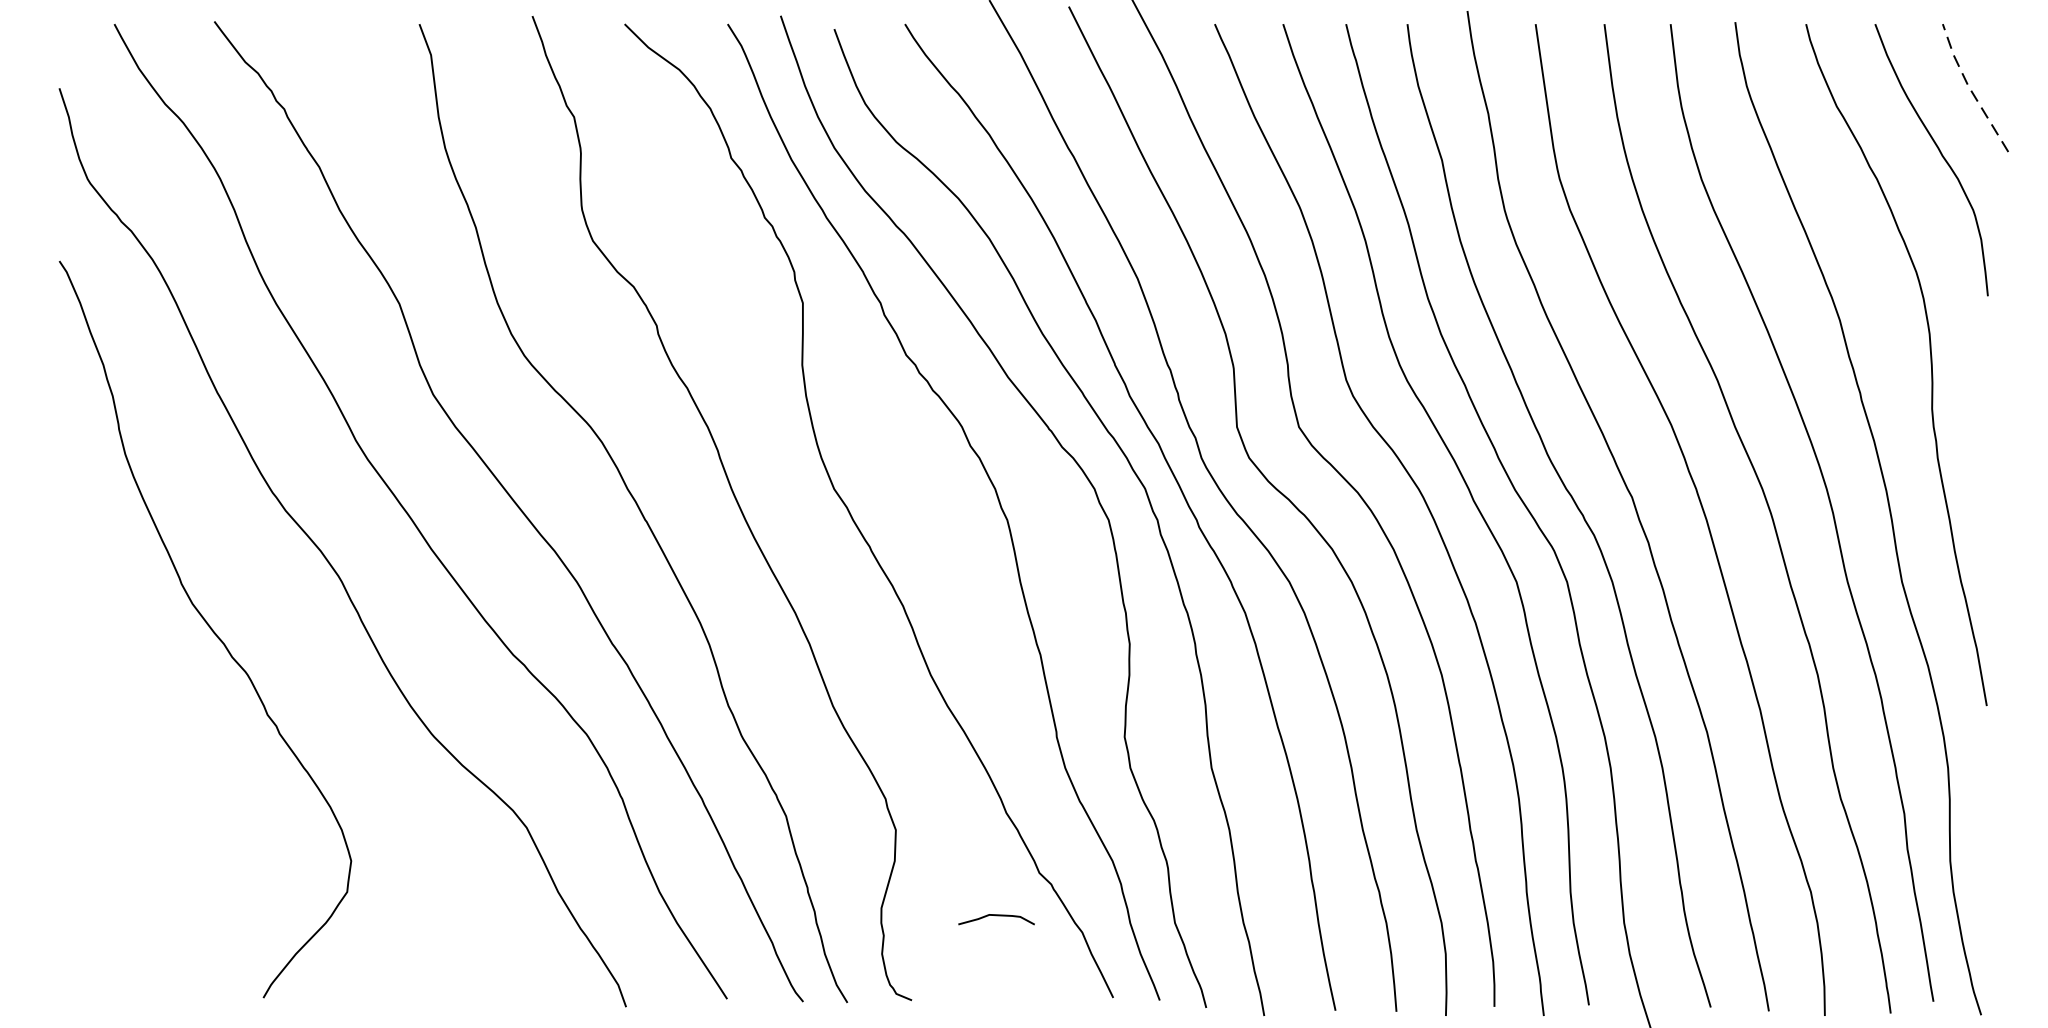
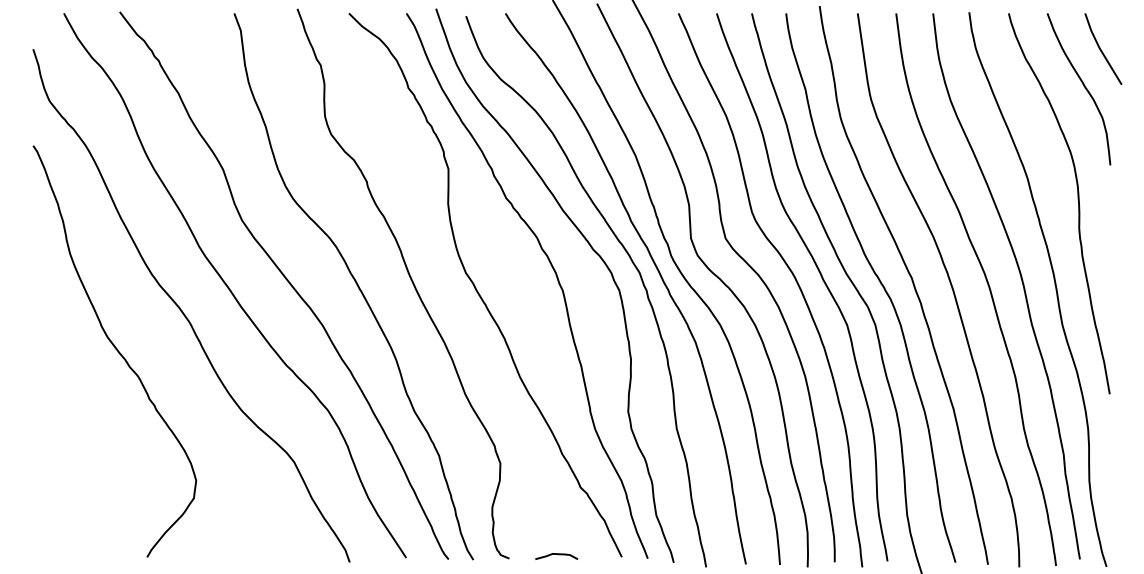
line: (1968, 86) -> (1099, 48), dashed -> solid
curve: (996, 915) -> (556, 554), moved

